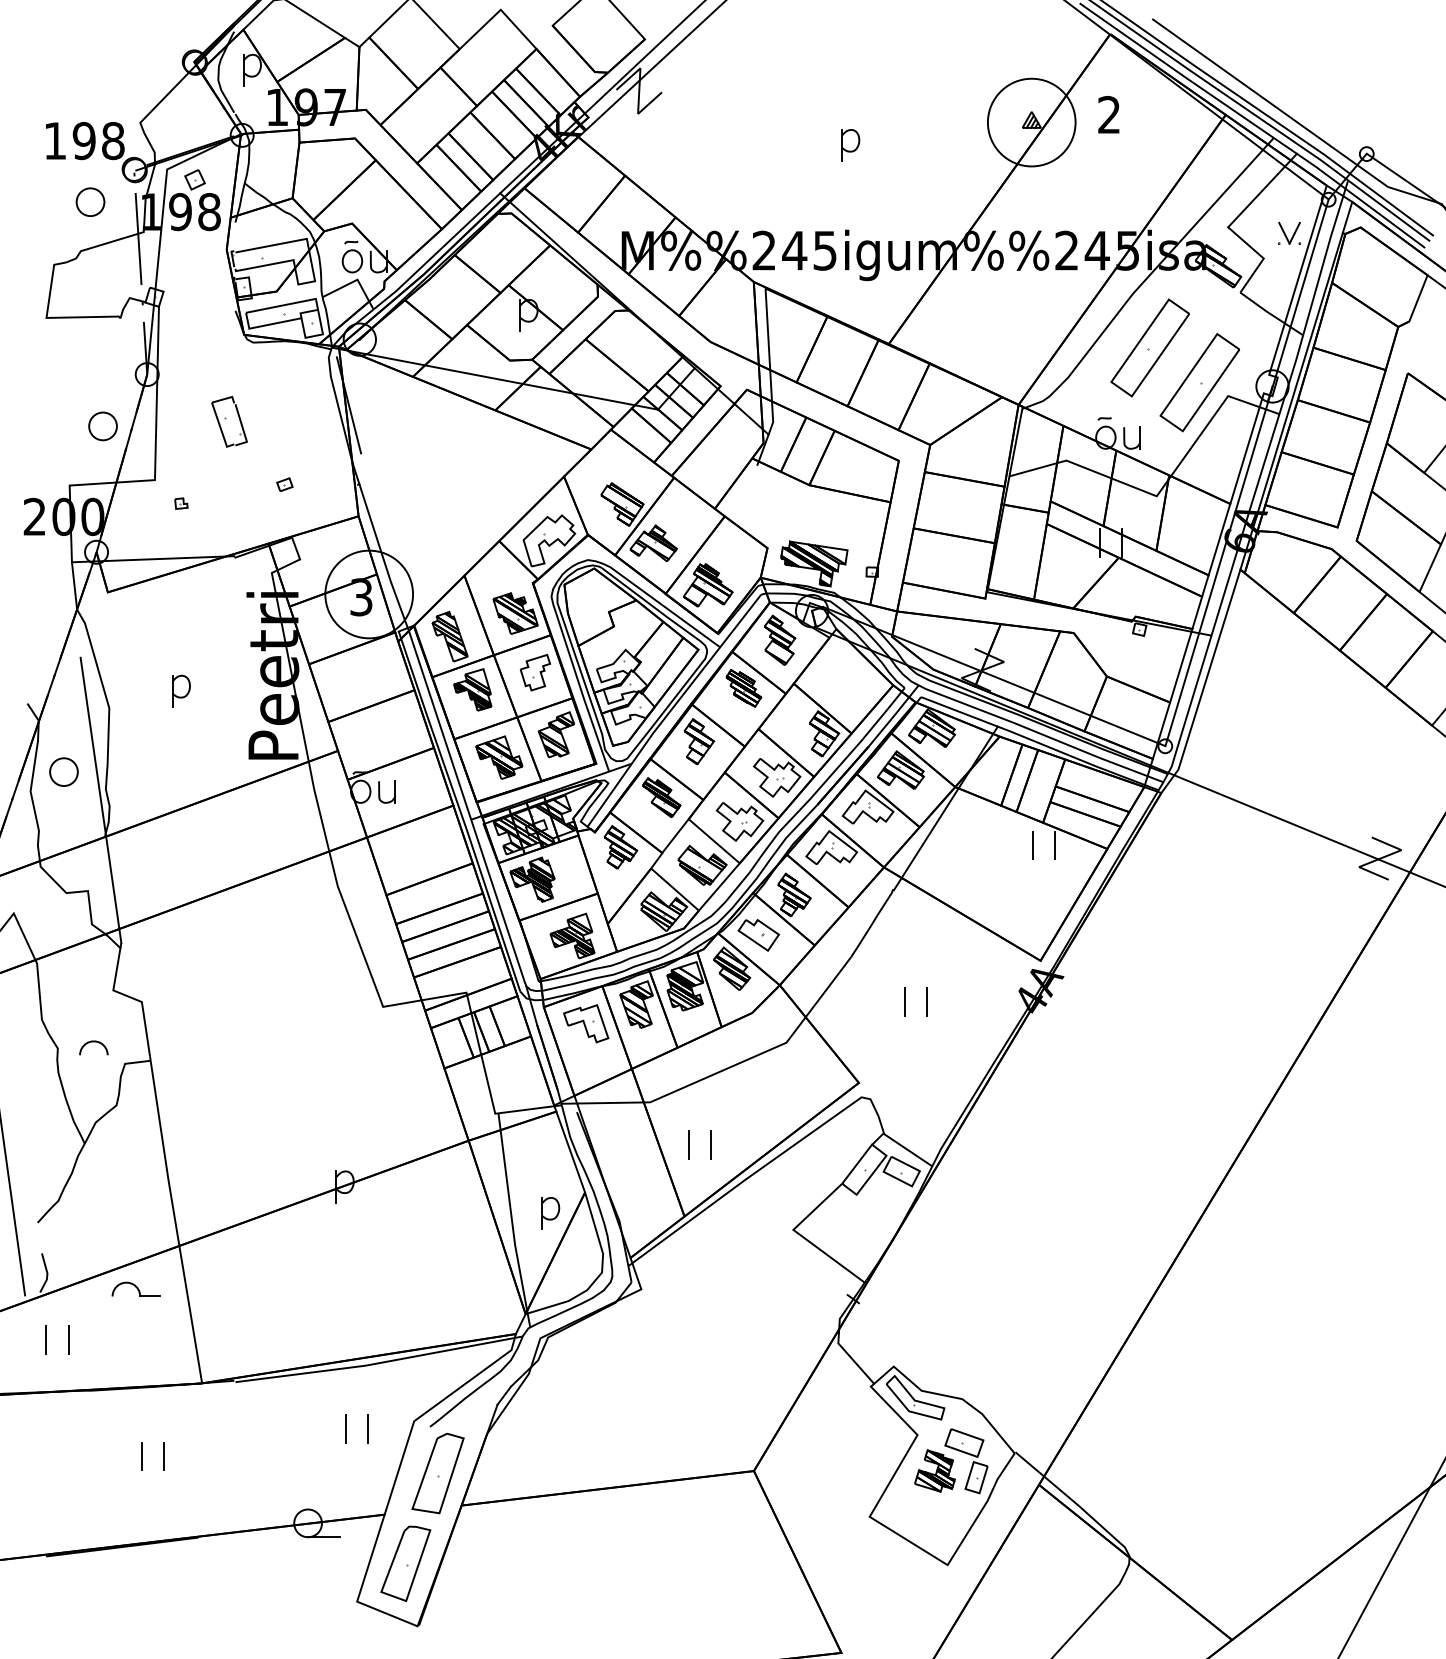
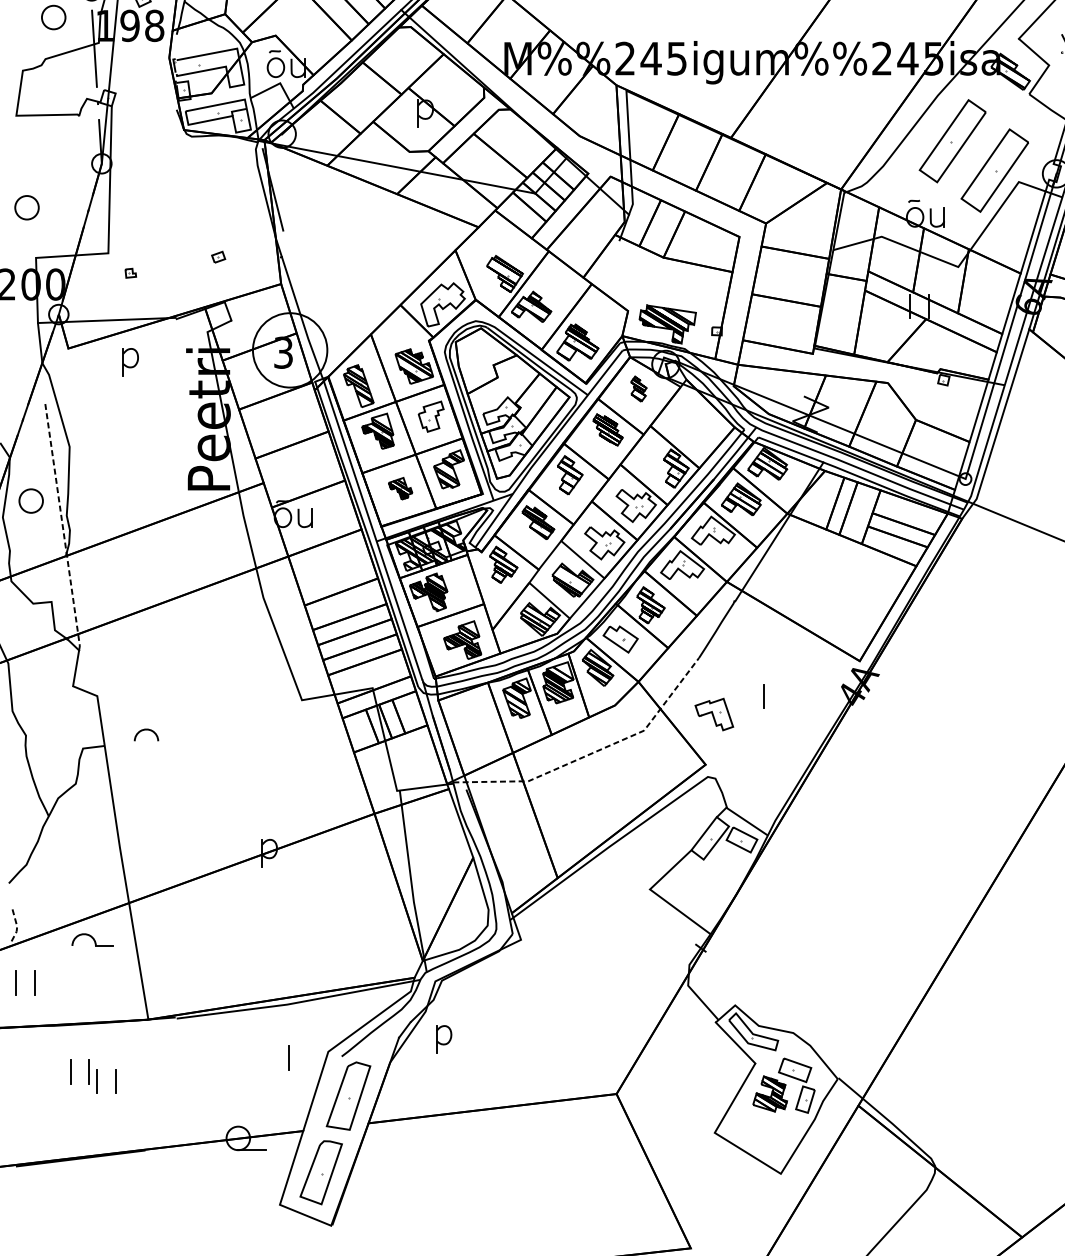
part: (229, 421) -> (171, 203), removed
part: (102, 426) -> (26, 207), moved
part: (780, 639) -> (639, 388), size x0.6
part: (181, 690) -> (130, 361), moved
part: (499, 757) -> (400, 488), size x0.6
line: (101, 800) -> (63, 525), solid -> dashed
line: (1032, 845) -> (852, 563), removed
line: (1055, 845) -> (872, 563), removed
line: (905, 1002) -> (745, 696), removed
part: (586, 1023) -> (714, 714), moved
part: (93, 1047) -> (146, 734), moved
line: (727, 1068) -> (594, 752), solid -> dashed
line: (688, 1144) -> (561, 816), removed
line: (711, 1144) -> (580, 816), removed
part: (550, 1213) -> (443, 1039), moved
line: (47, 1274) -> (17, 927), solid -> dashed
line: (345, 1428) -> (270, 1057), removed
part: (110, 1444) -> (70, 1071), added

